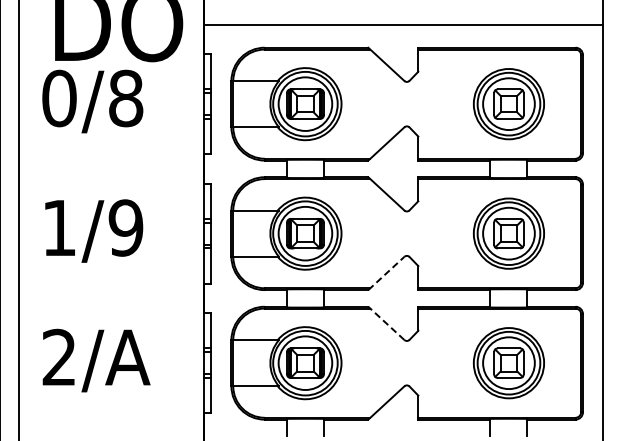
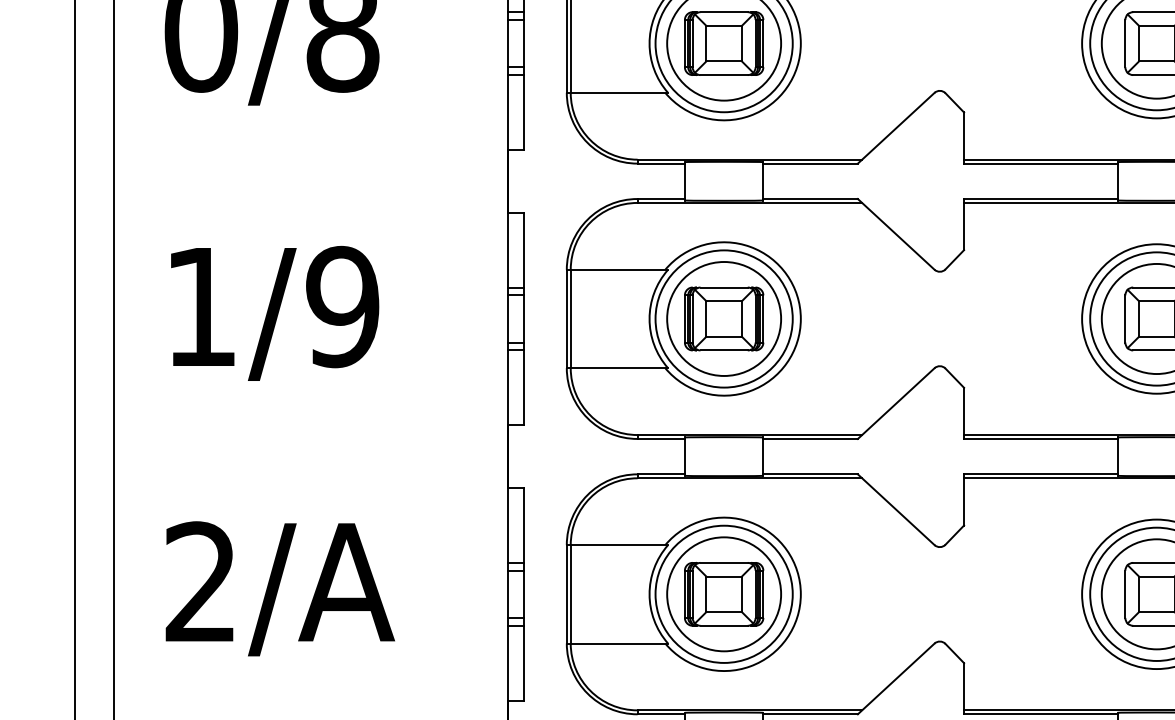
line: (386, 273) -> (896, 403), dashed -> solid
line: (386, 323) -> (896, 509), dashed -> solid

